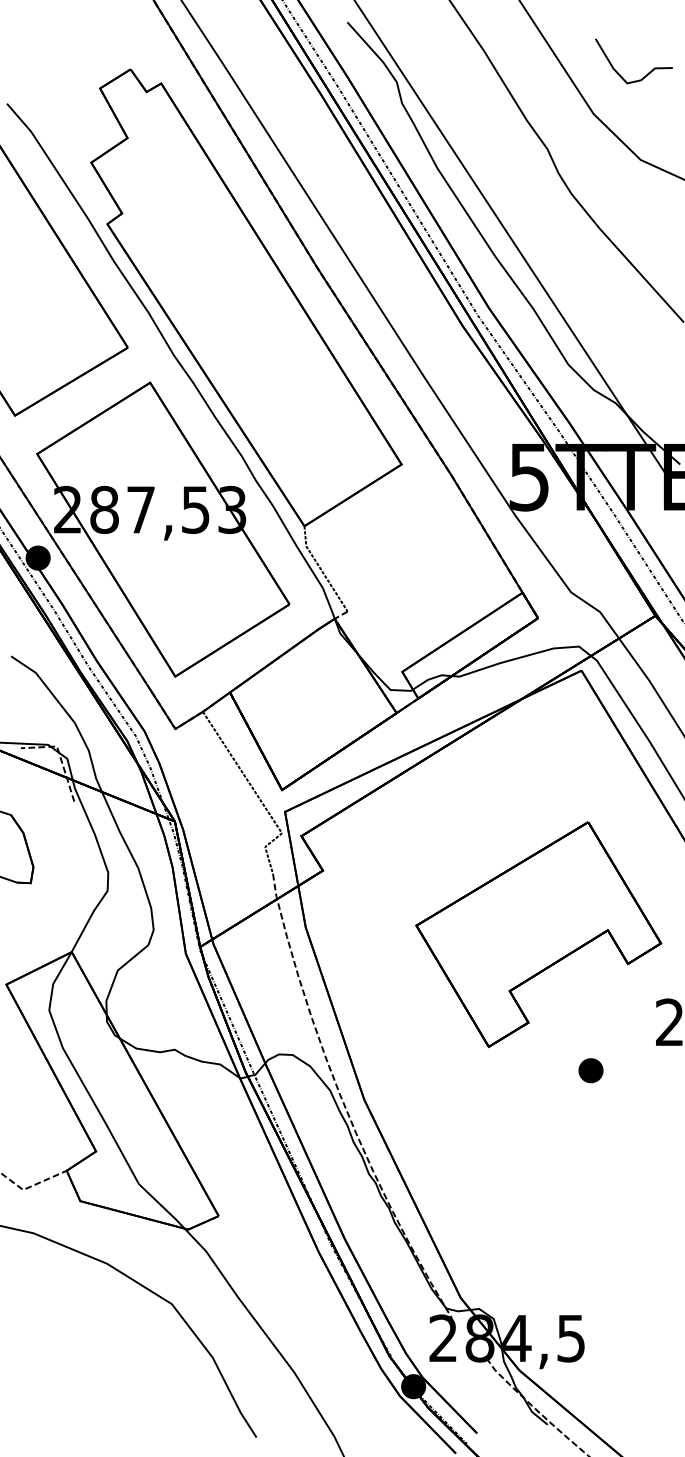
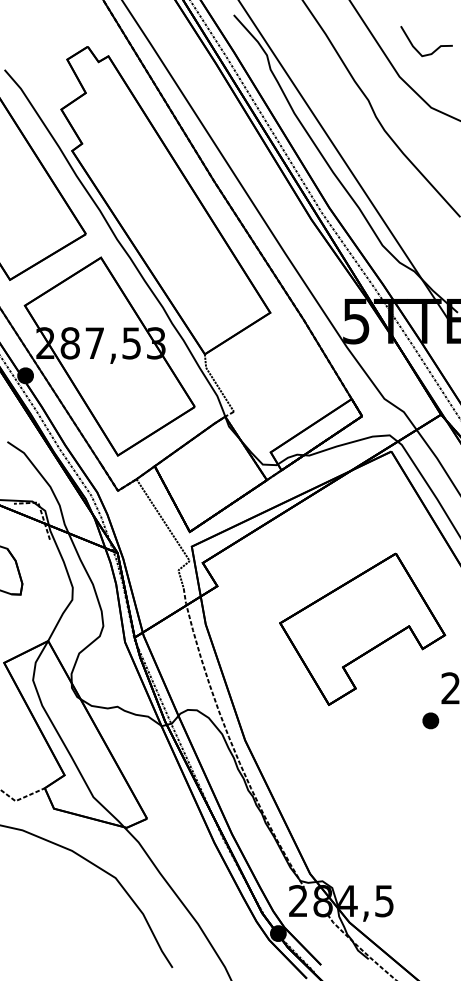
part: (590, 1070) -> (430, 720), moved

